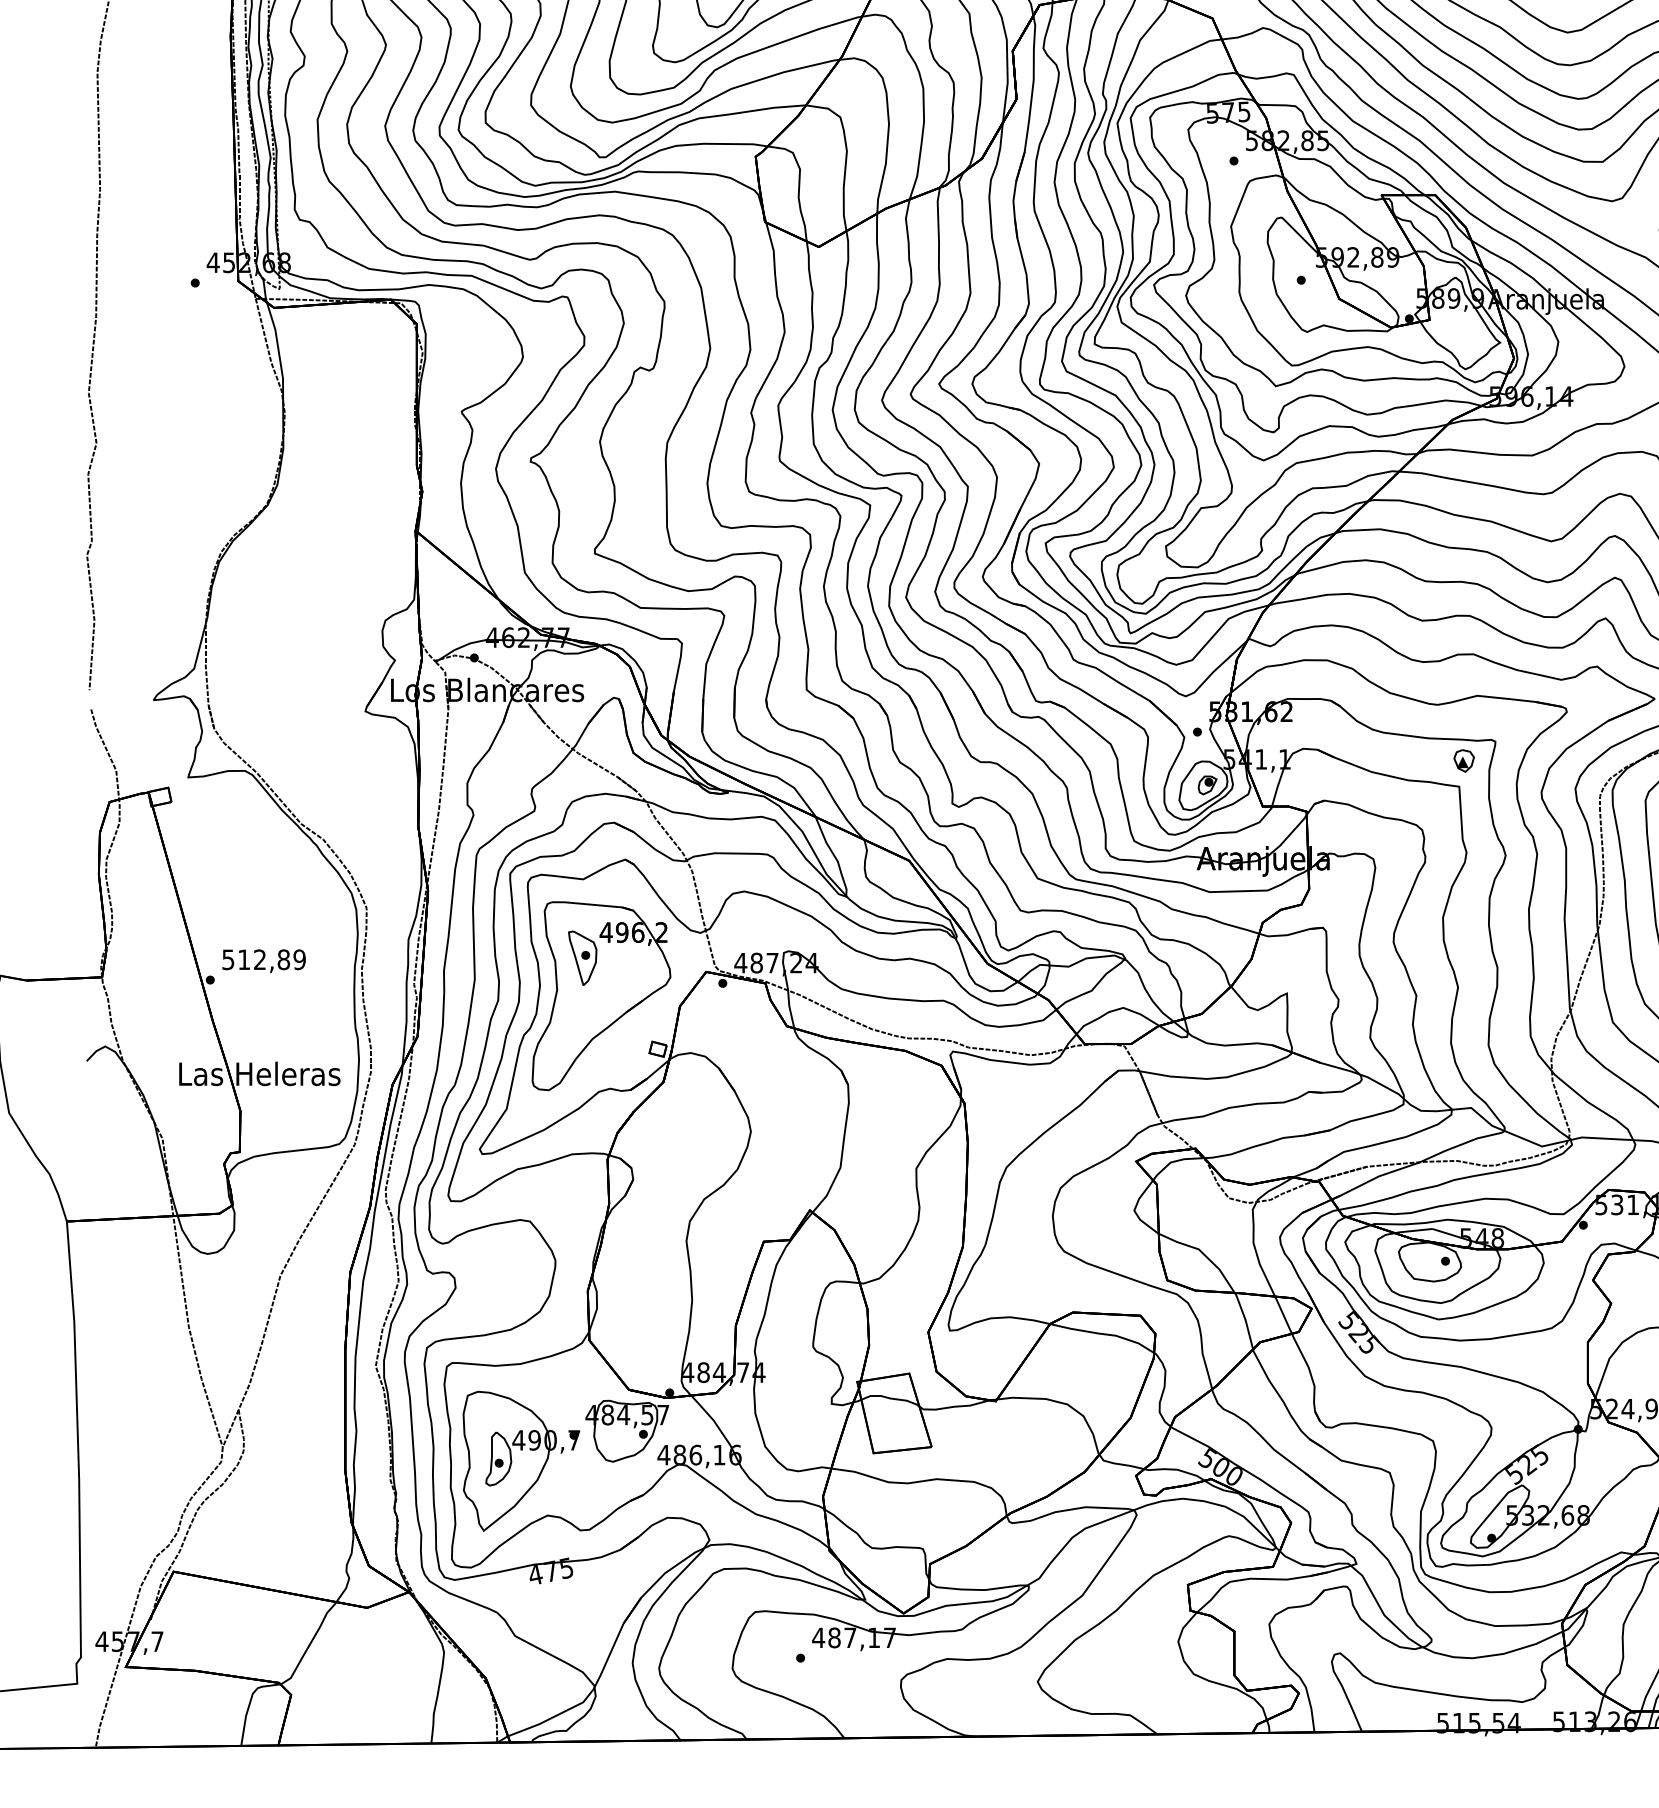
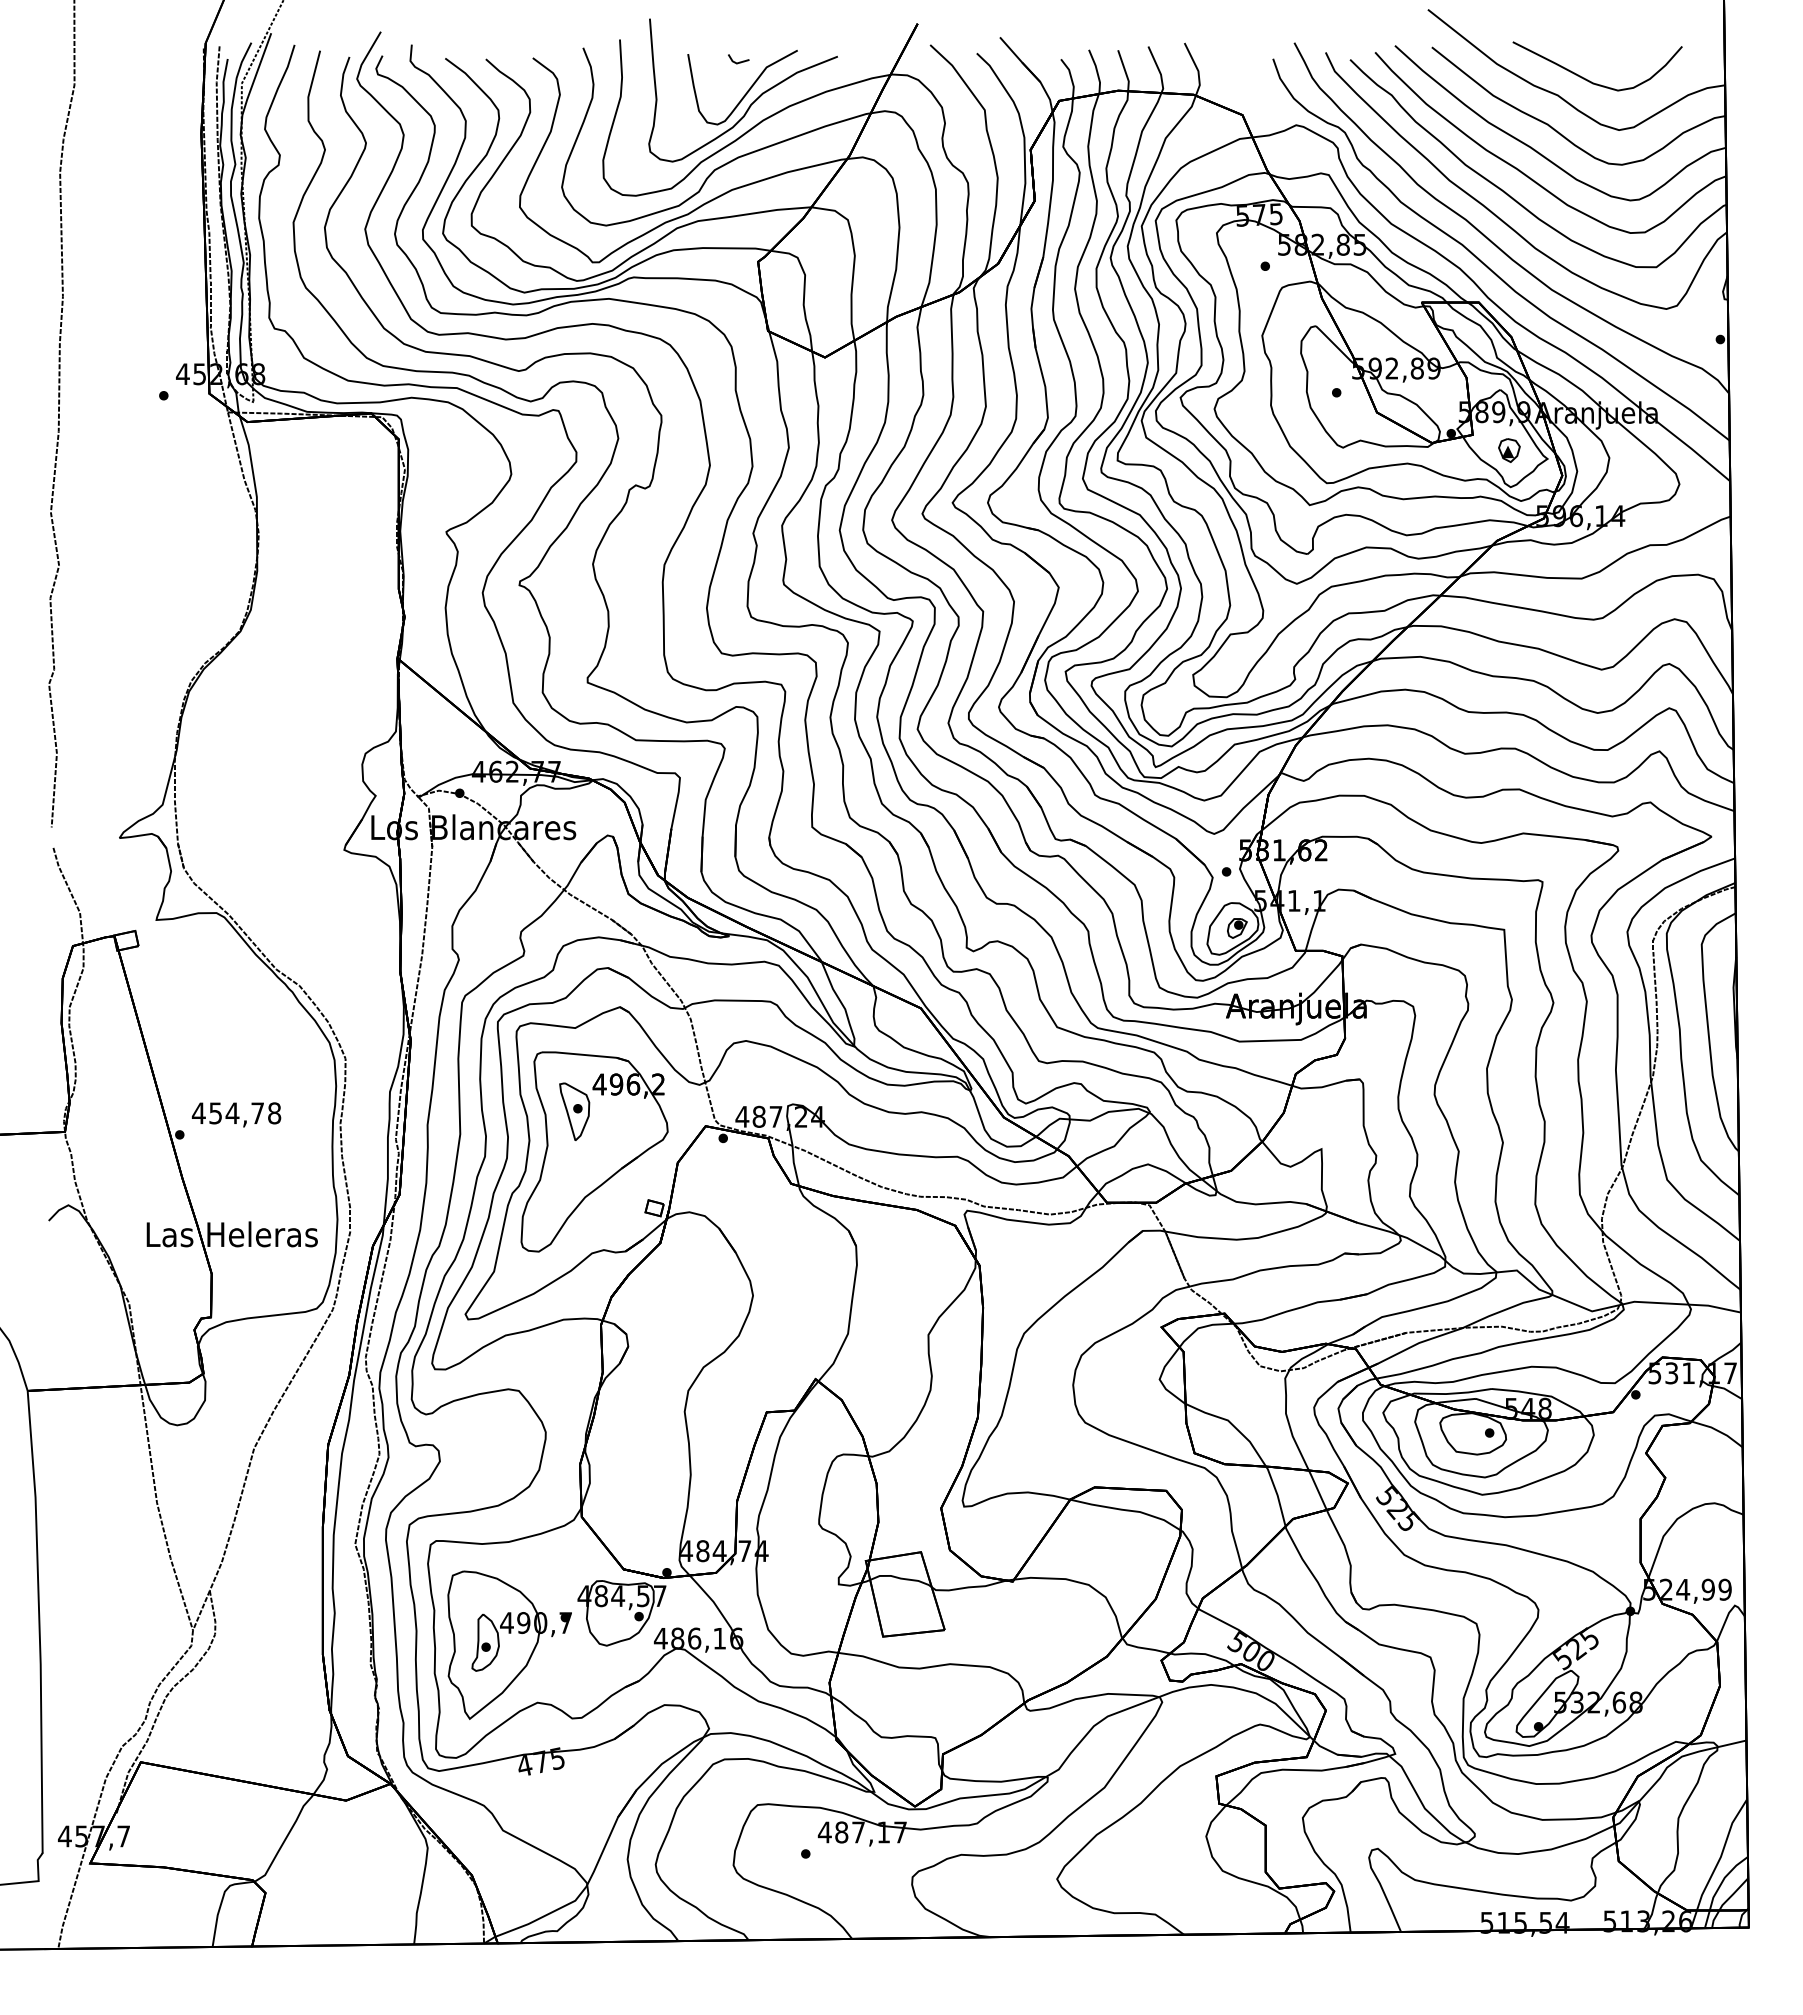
part: (1464, 760) -> (1509, 450), moved
text: (263, 959) -> (236, 1113), 512,89 -> 454,78

